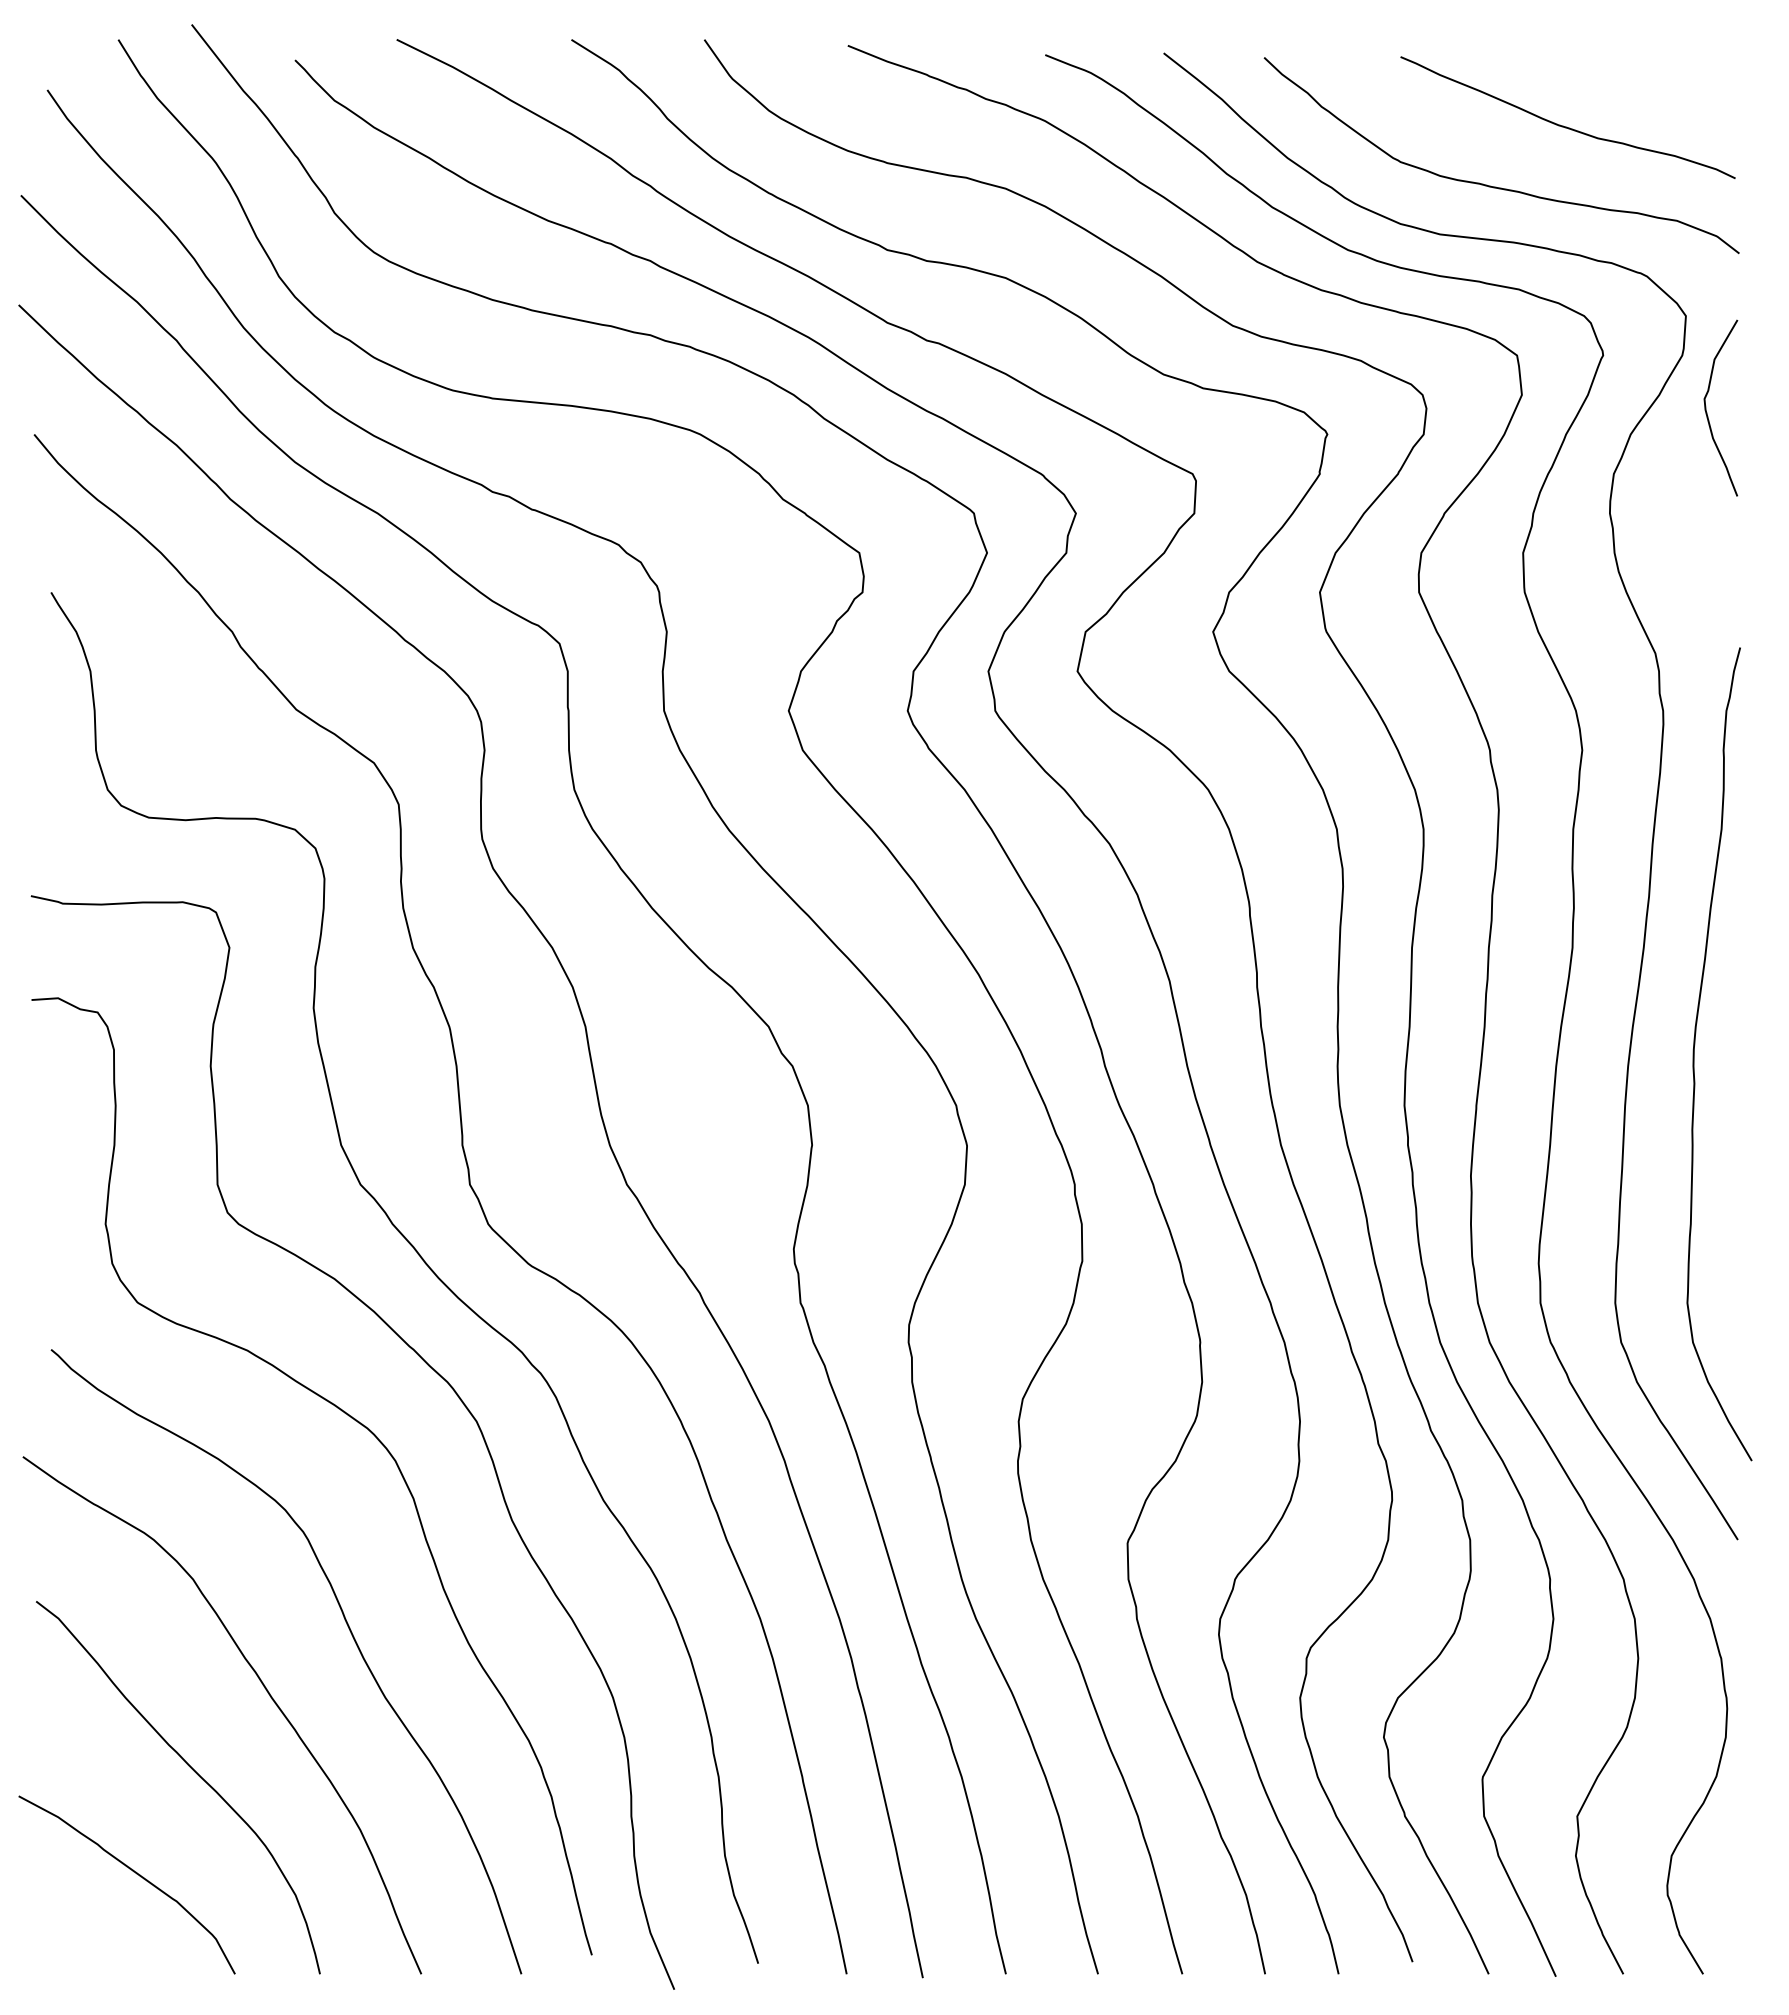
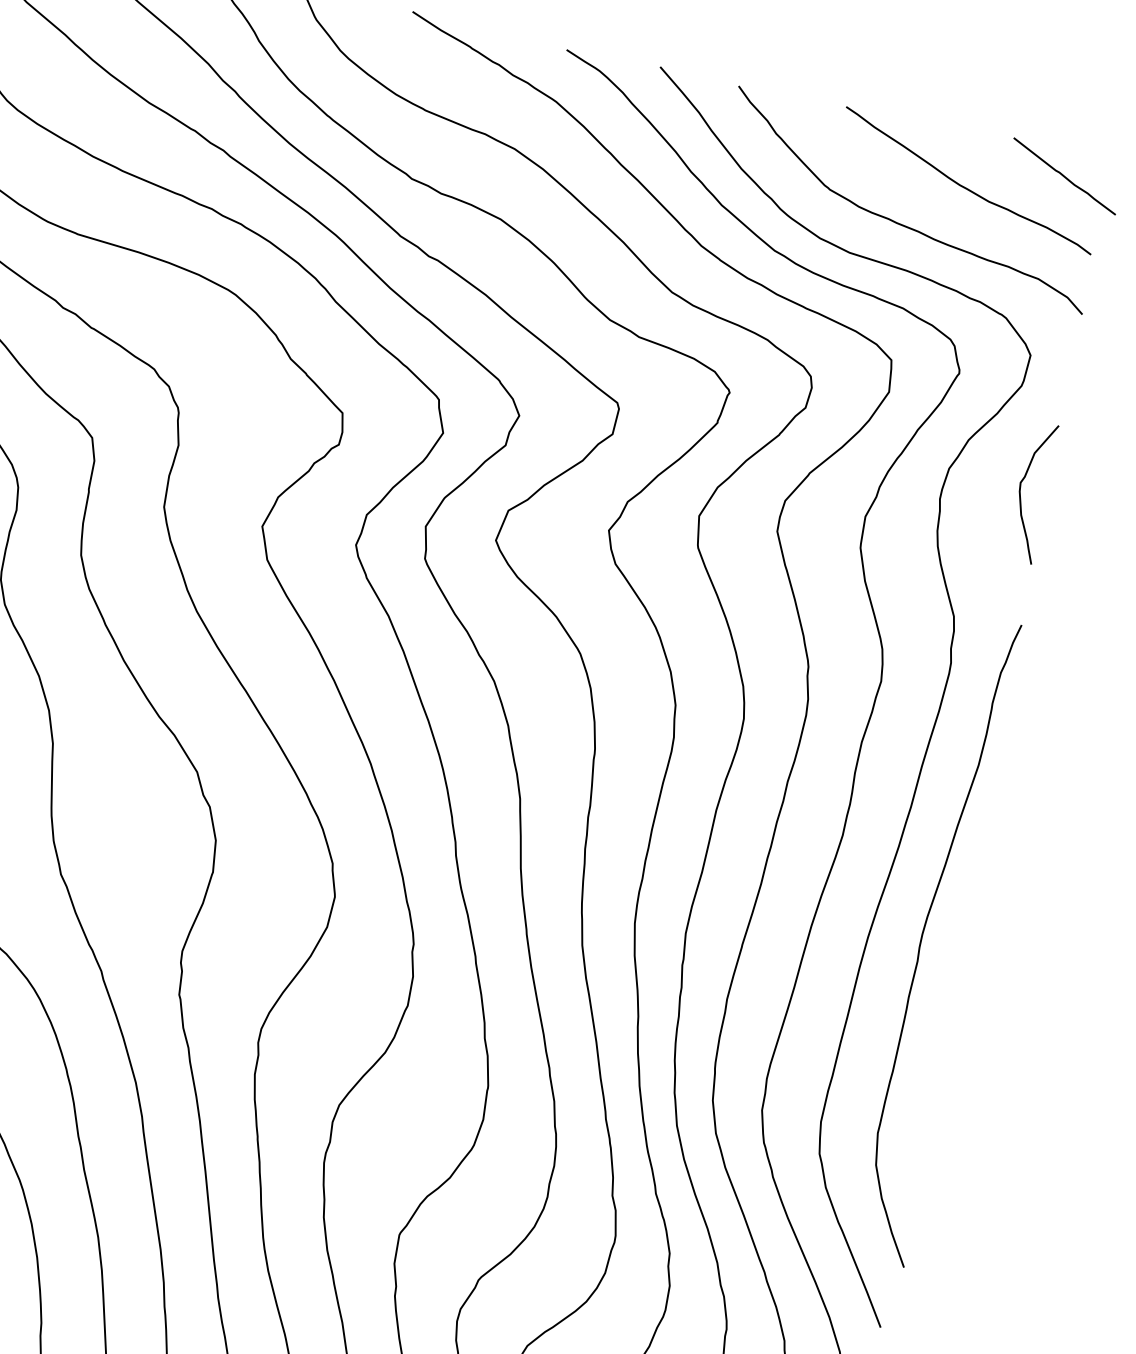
curve: (1683, 88) -> (1064, 175), added
curve: (1707, 412) -> (1020, 493), moved

